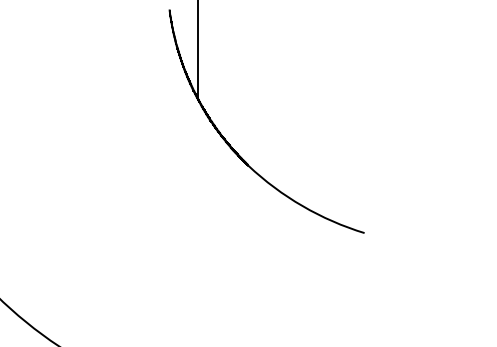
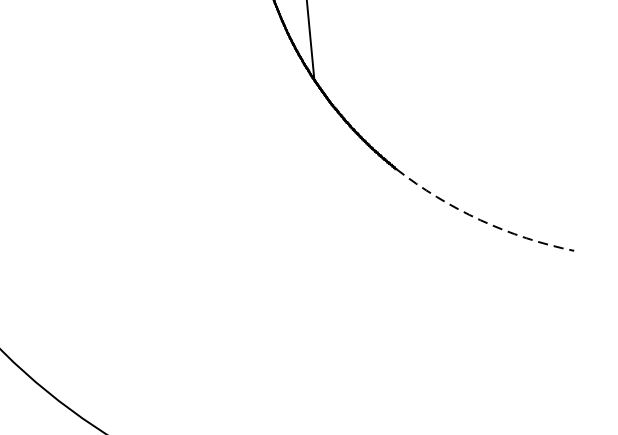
arc: (302, 206) -> (480, 220), solid -> dashed

